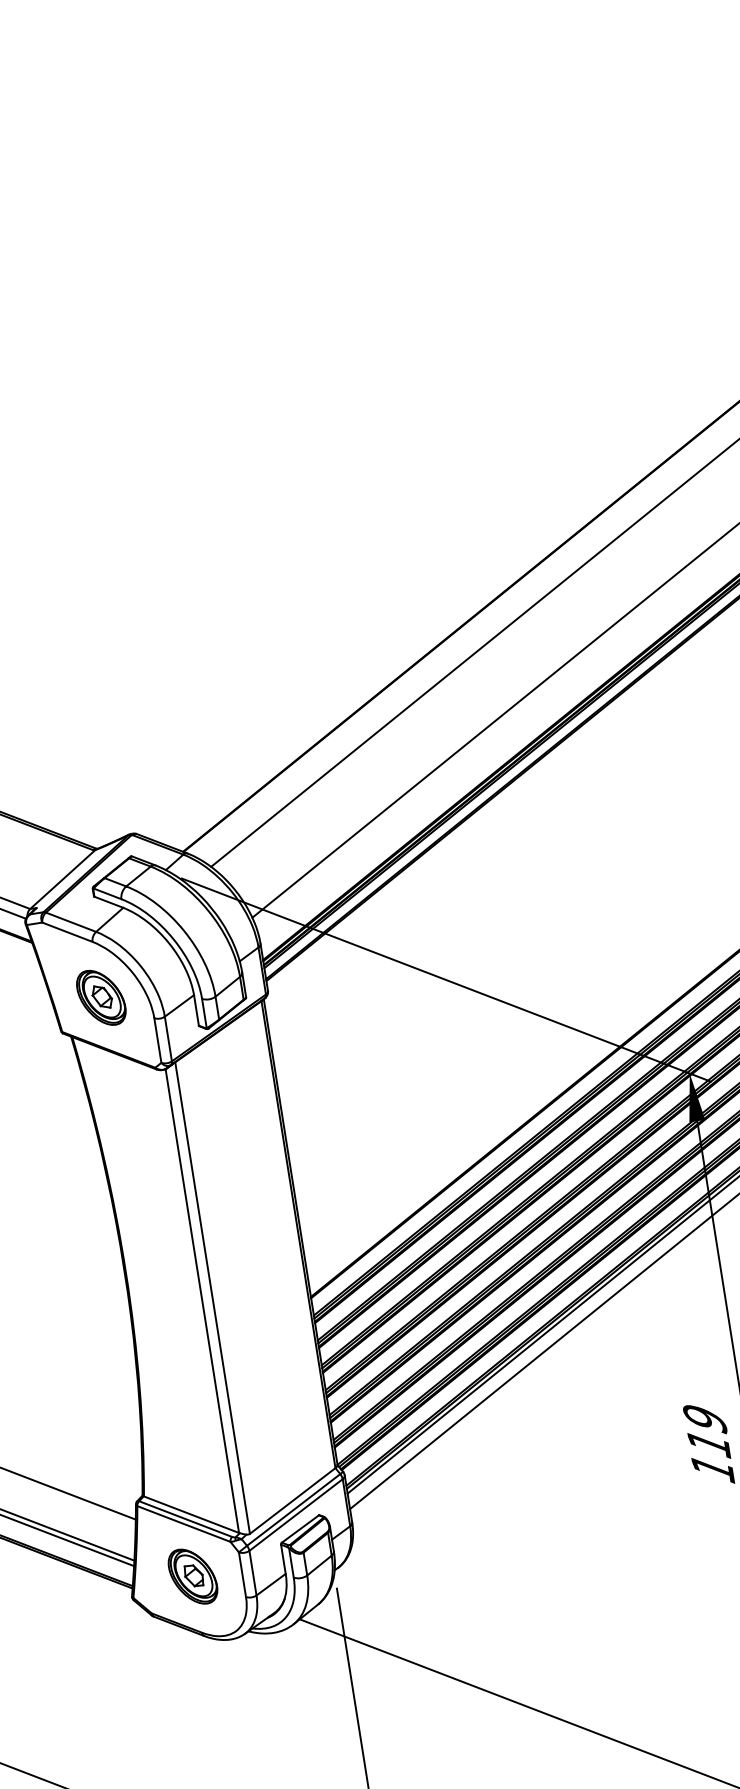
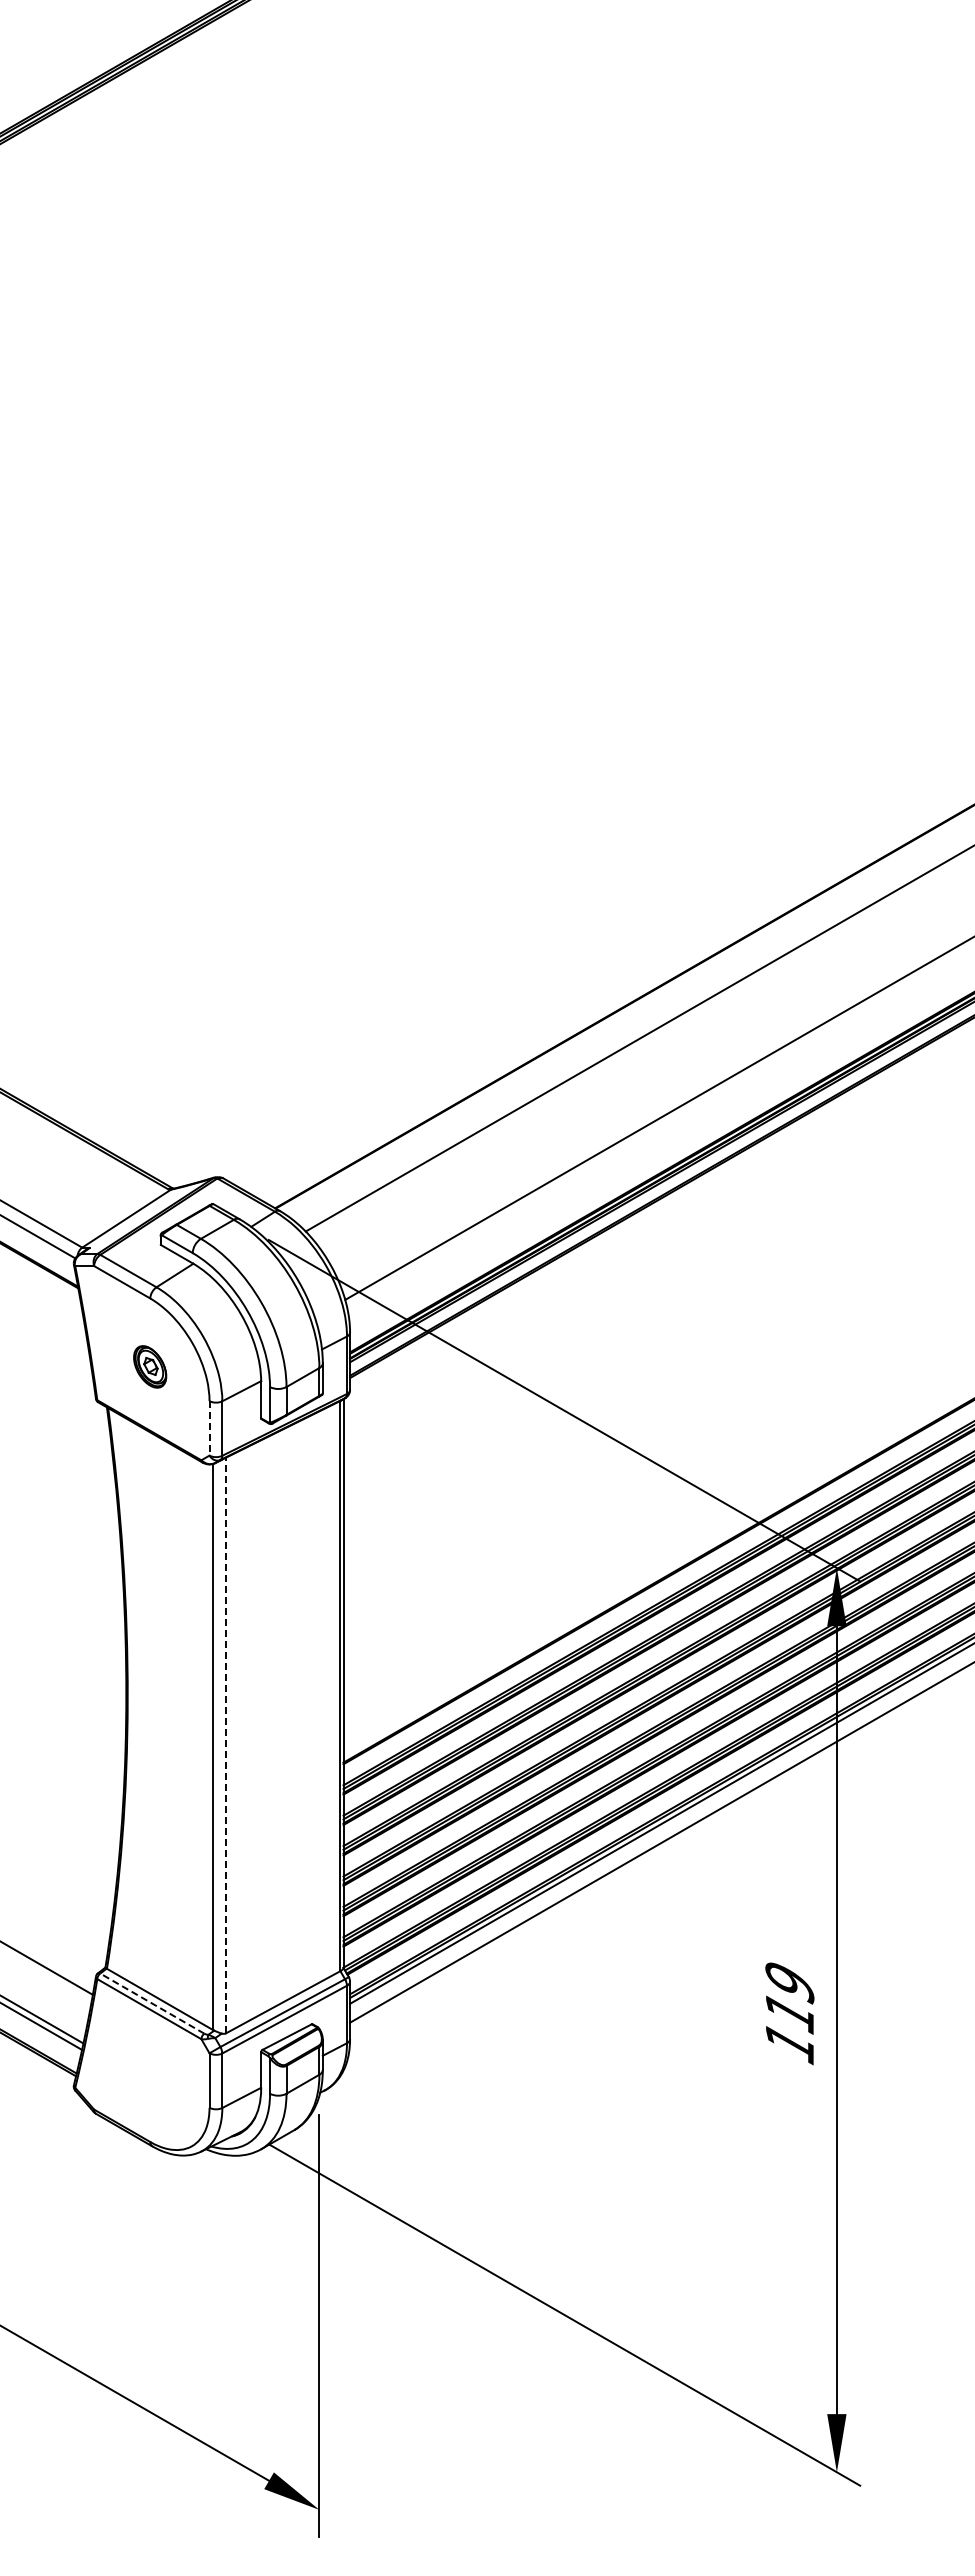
part: (100, 997) -> (149, 1366), size x0.6
line: (157, 1040) -> (209, 1428), solid -> dashed
line: (212, 1298) -> (226, 1745), solid -> dashed
line: (184, 1519) -> (151, 2003), solid -> dashed
part: (192, 1576) -> (149, 2073), removed

